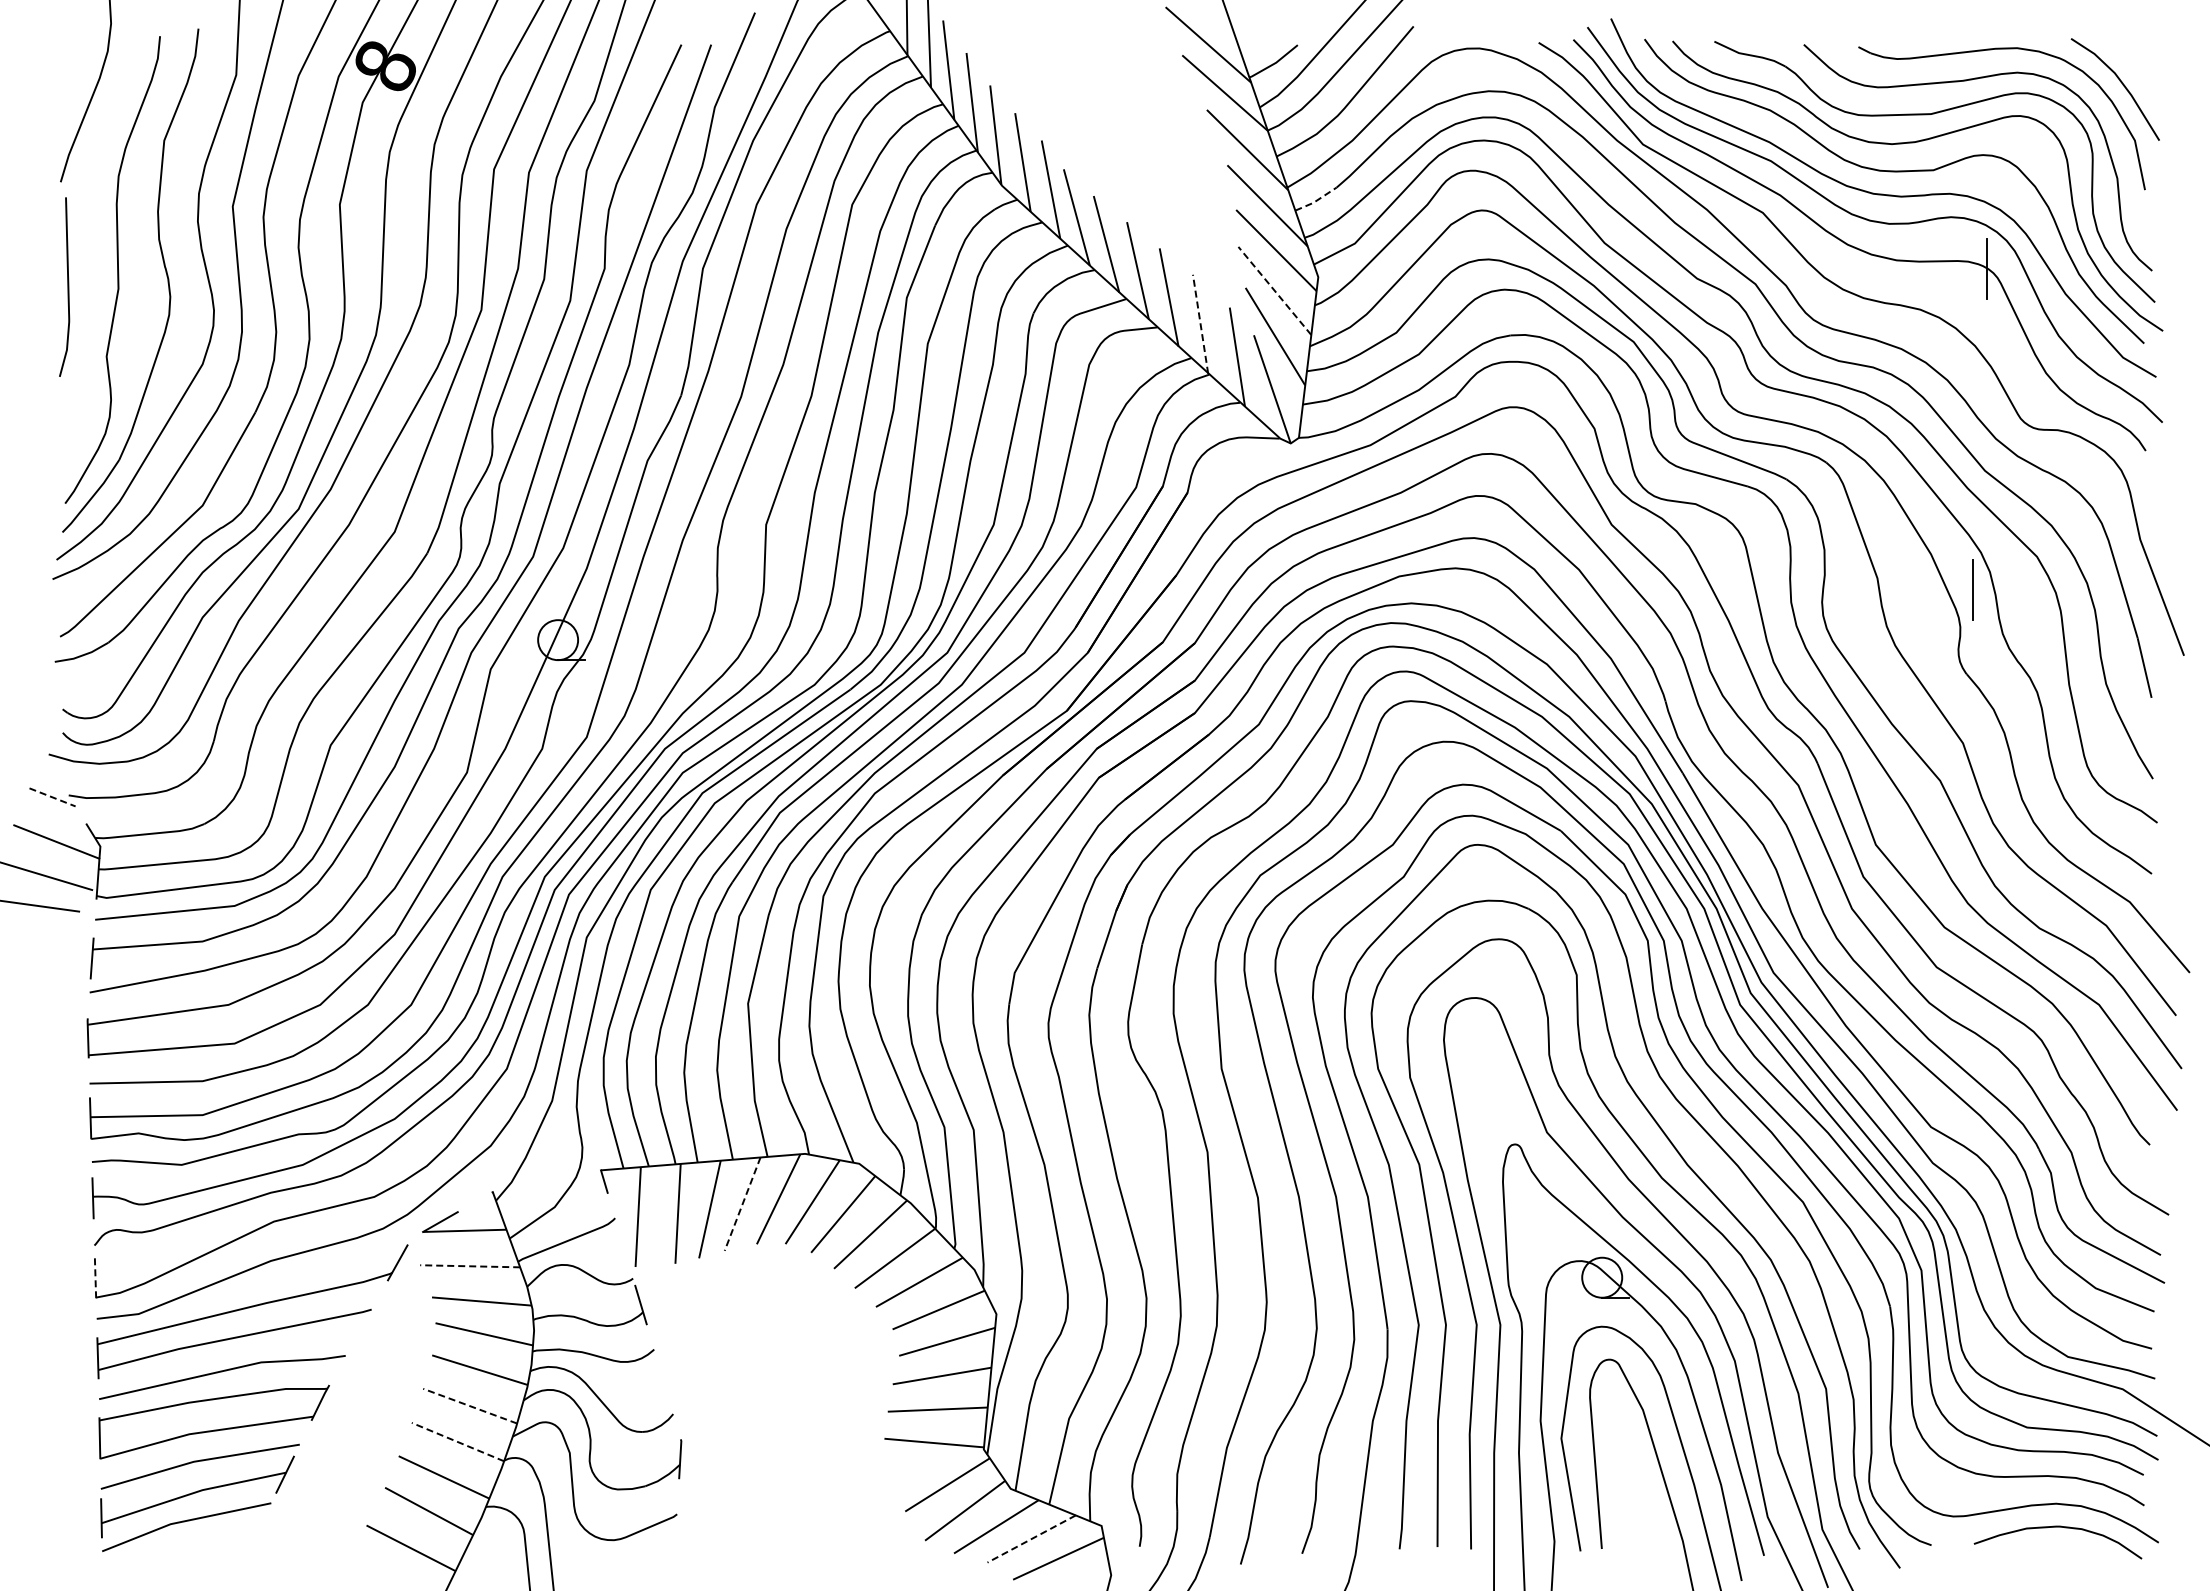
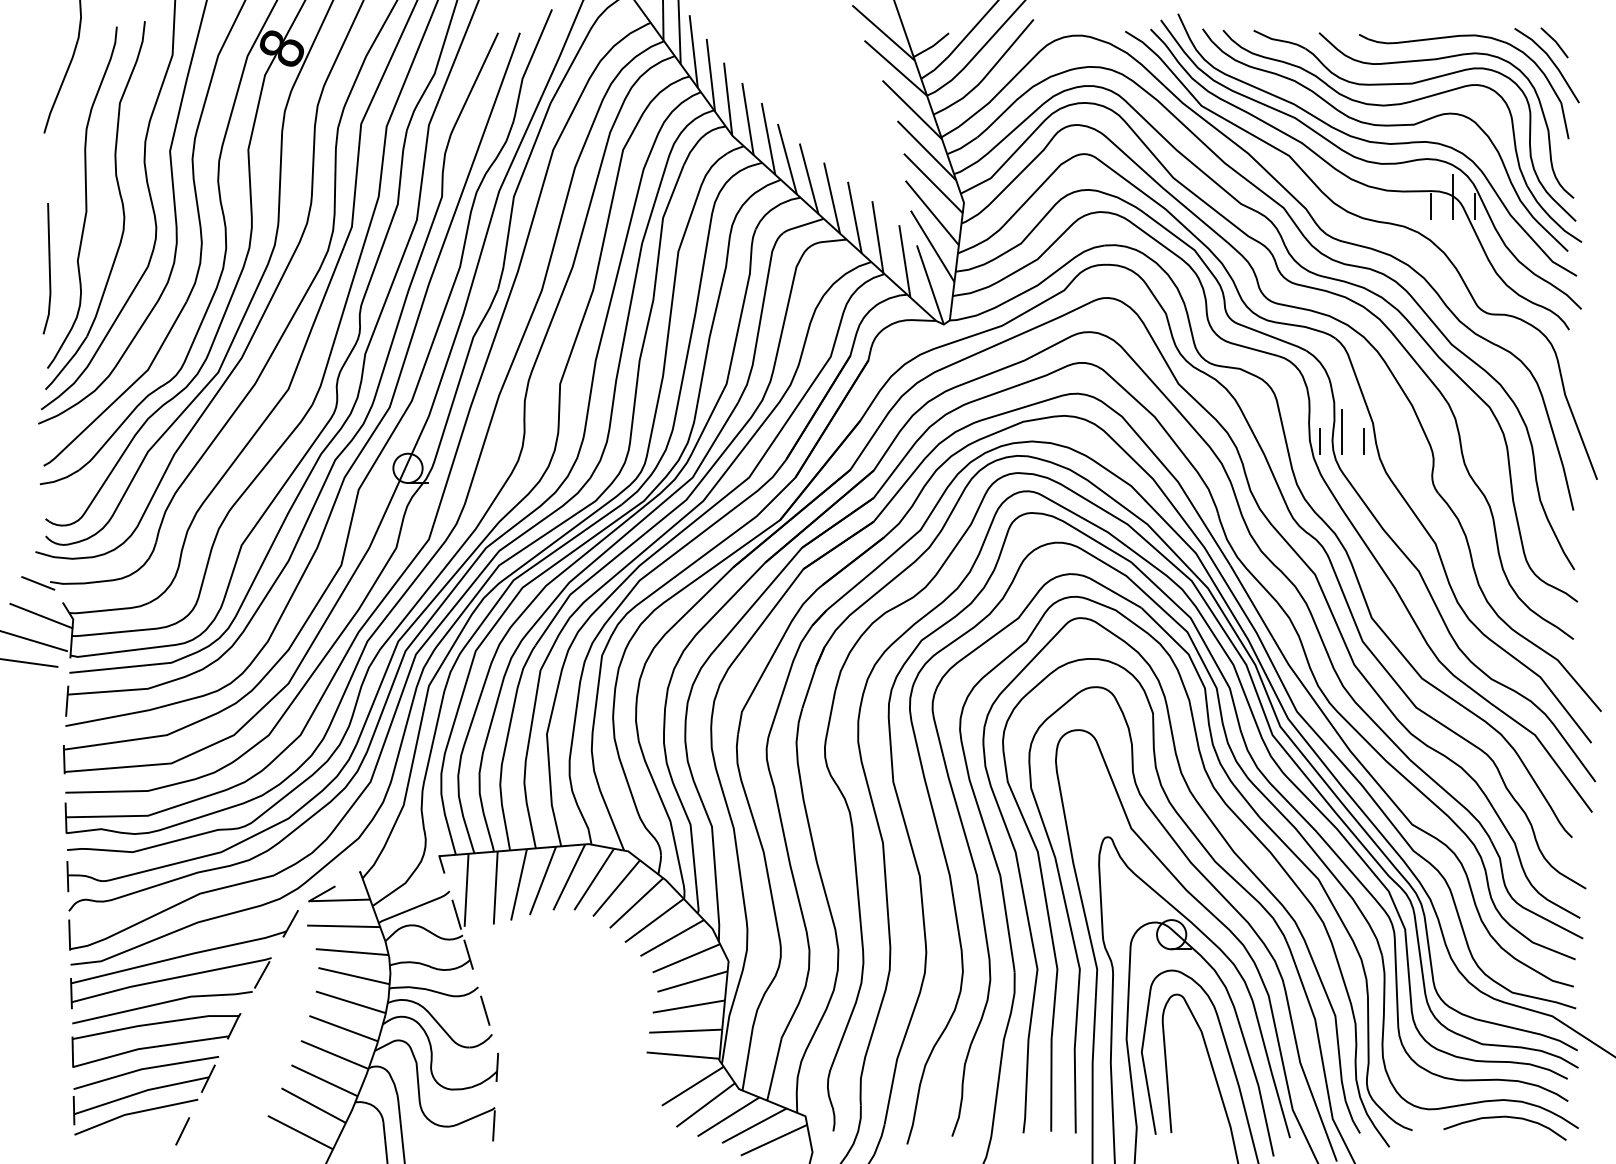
line: (2126, 57) -> (1555, 42), added
line: (1316, 200) -> (962, 146), dashed -> solid
line: (1957, 281) -> (1431, 206), added
line: (2017, 281) -> (1475, 206), added
line: (67, 286) -> (49, 268), moved
line: (1274, 290) -> (931, 212), dashed -> solid
line: (1200, 323) -> (877, 236), dashed -> solid
line: (1972, 589) -> (1341, 431), moved
line: (1804, 602) -> (1319, 440), added
line: (1864, 602) -> (1363, 440), added
line: (52, 797) -> (38, 583), dashed -> solid
line: (742, 1204) -> (542, 881), dashed -> solid
line: (624, 1250) -> (456, 914), added
line: (469, 1266) -> (343, 926), dashed -> solid
line: (95, 1278) -> (69, 935), dashed -> solid
line: (358, 1332) -> (262, 974), added
line: (663, 1381) -> (485, 1010), added
line: (469, 1406) -> (343, 1028), dashed -> solid
line: (457, 1441) -> (334, 1054), dashed -> solid
line: (675, 1539) -> (493, 1126), added
line: (1031, 1539) -> (754, 1126), dashed -> solid
line: (249, 1546) -> (182, 1131), added

